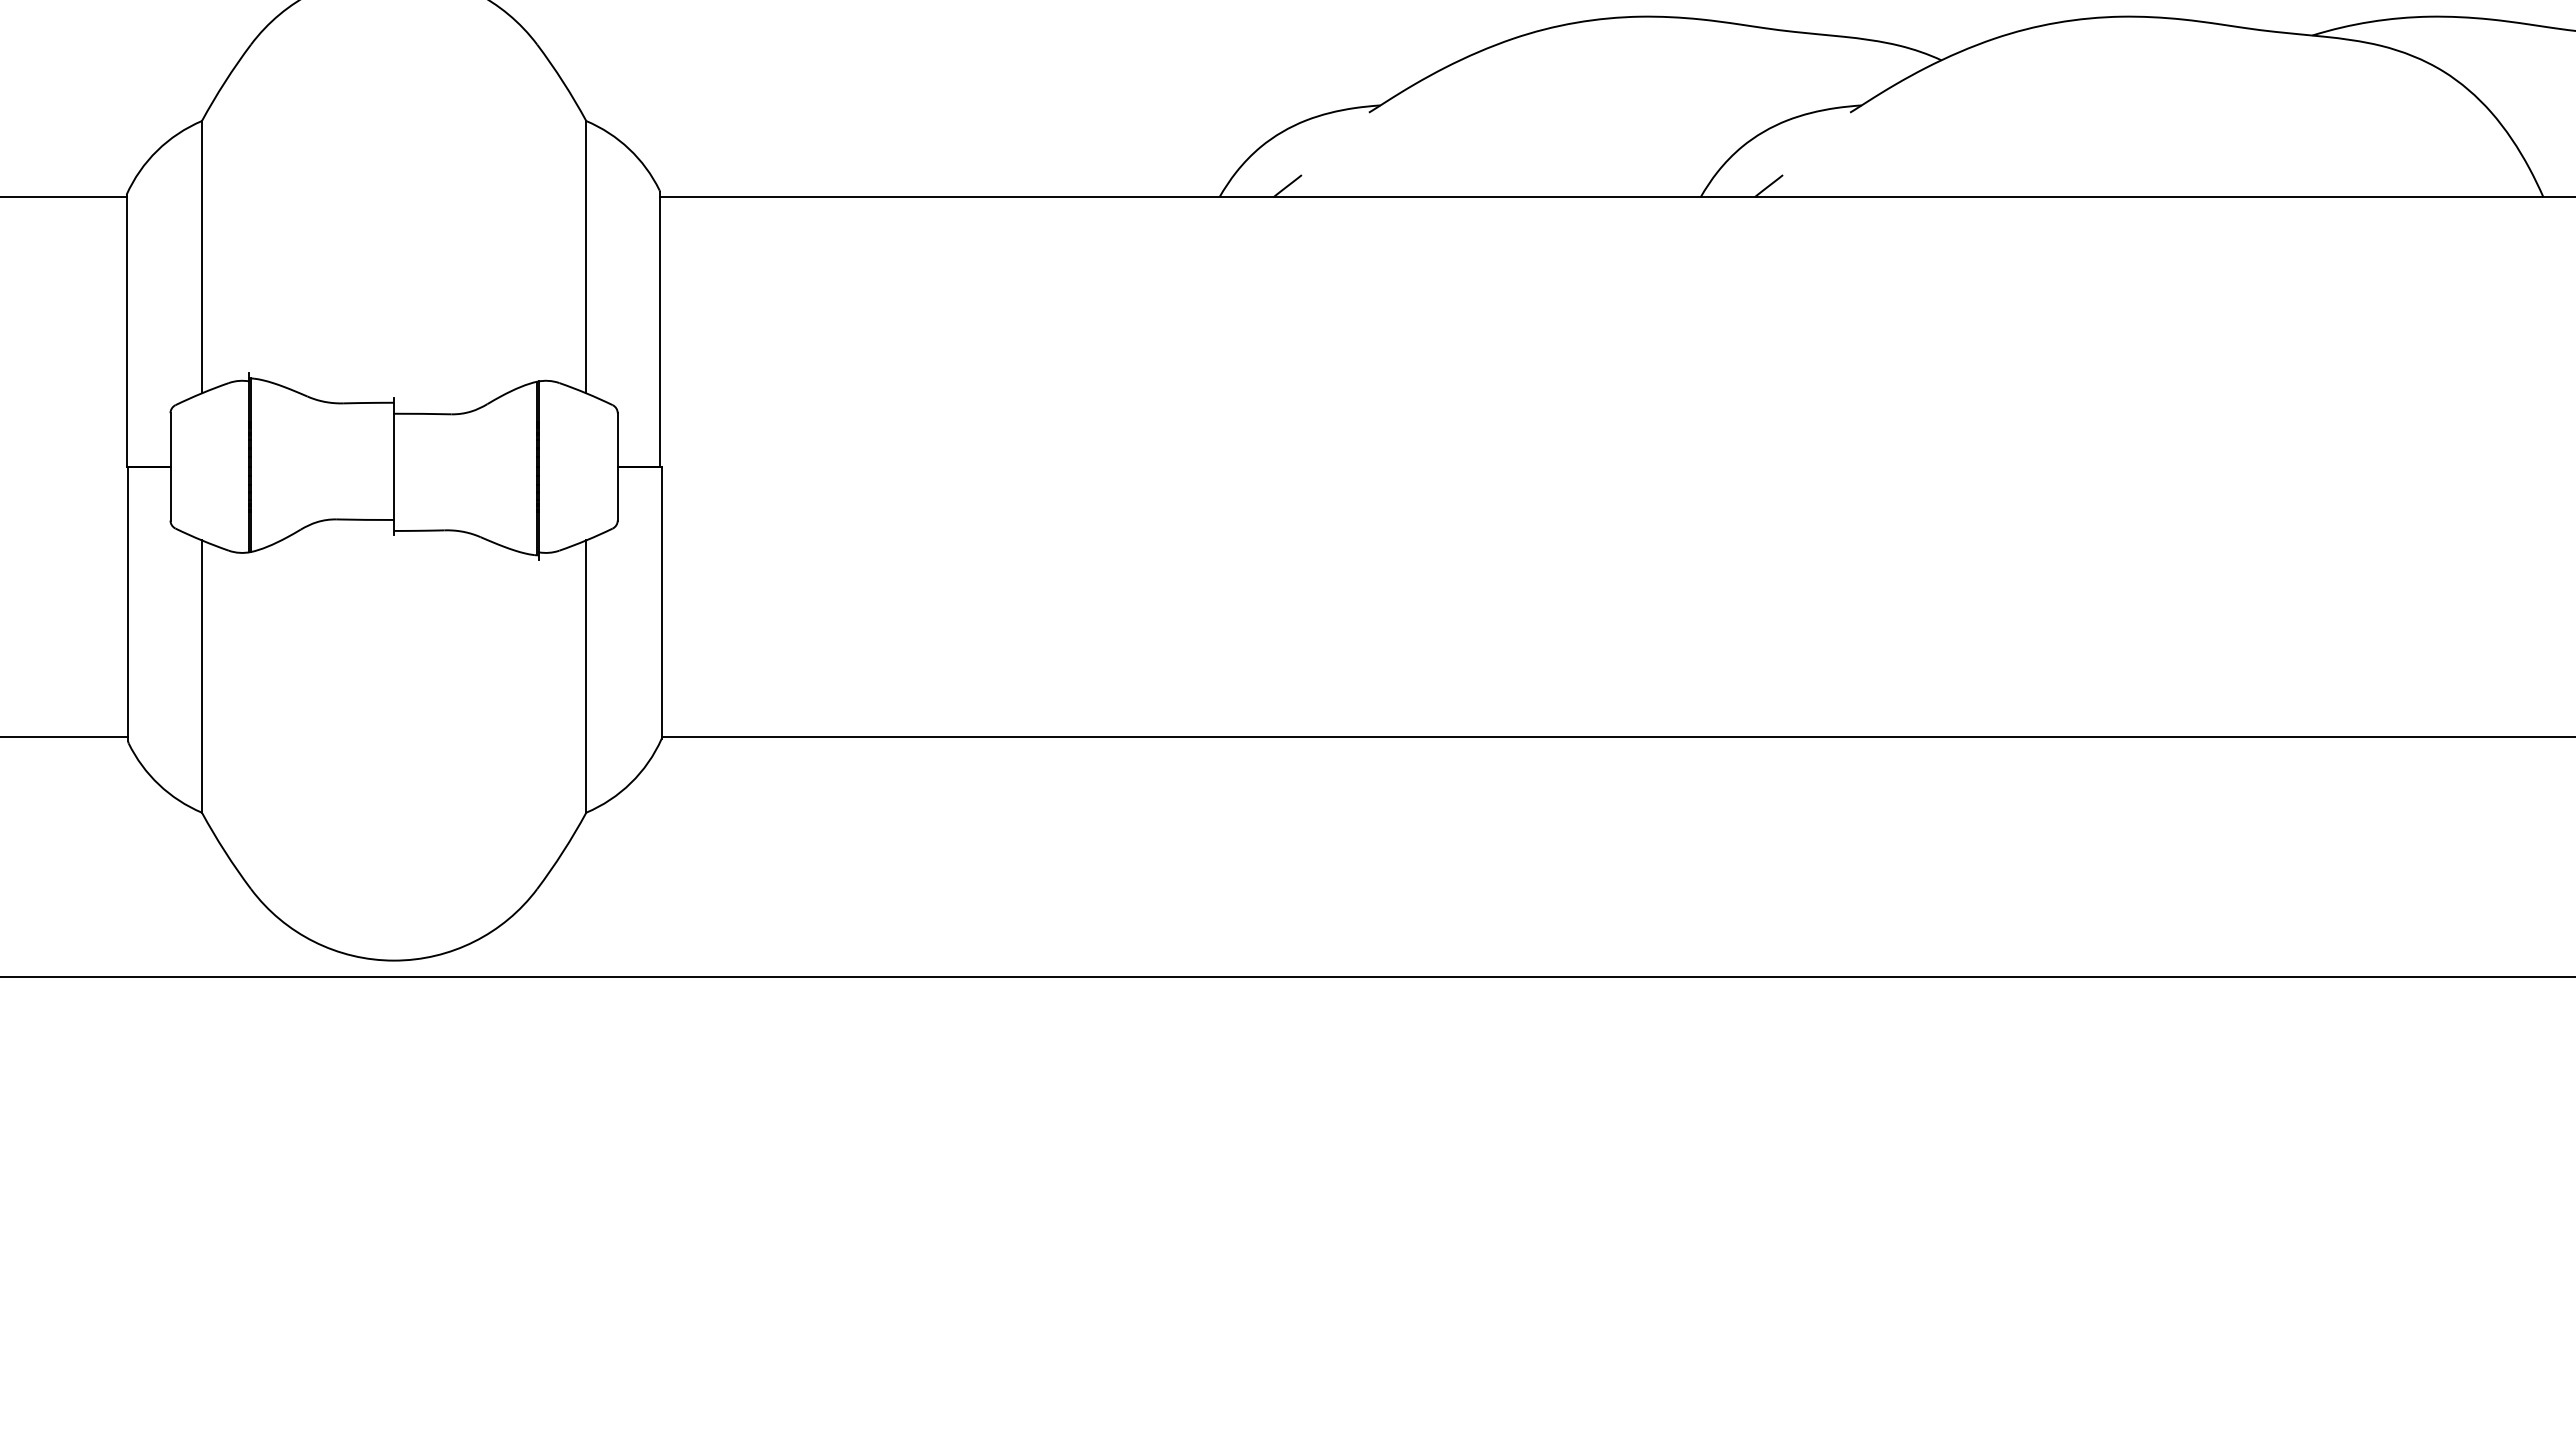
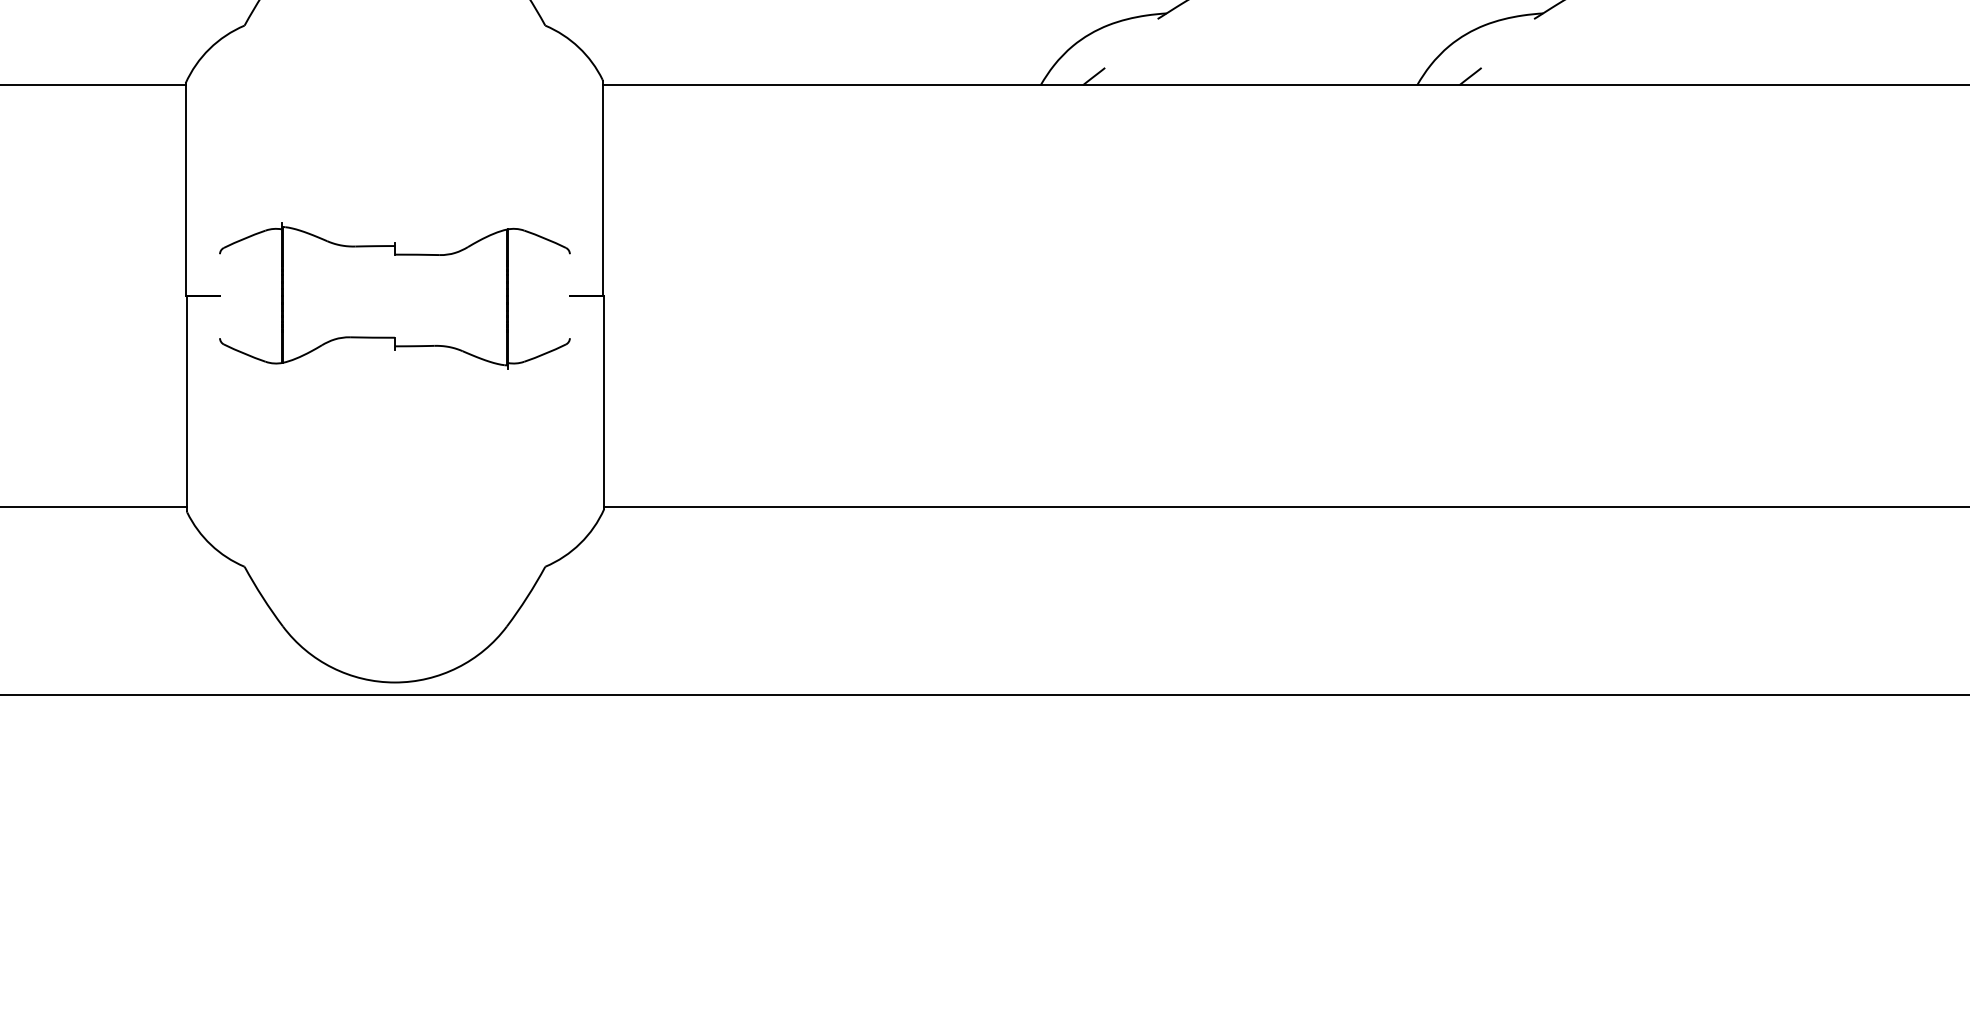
line: (201, 257) -> (244, 132), removed
line: (586, 257) -> (545, 132), removed
line: (170, 466) -> (219, 295), removed
line: (394, 466) -> (395, 295), removed
line: (617, 466) -> (569, 295), removed
line: (201, 676) -> (244, 460), removed
line: (586, 676) -> (545, 460), removed

